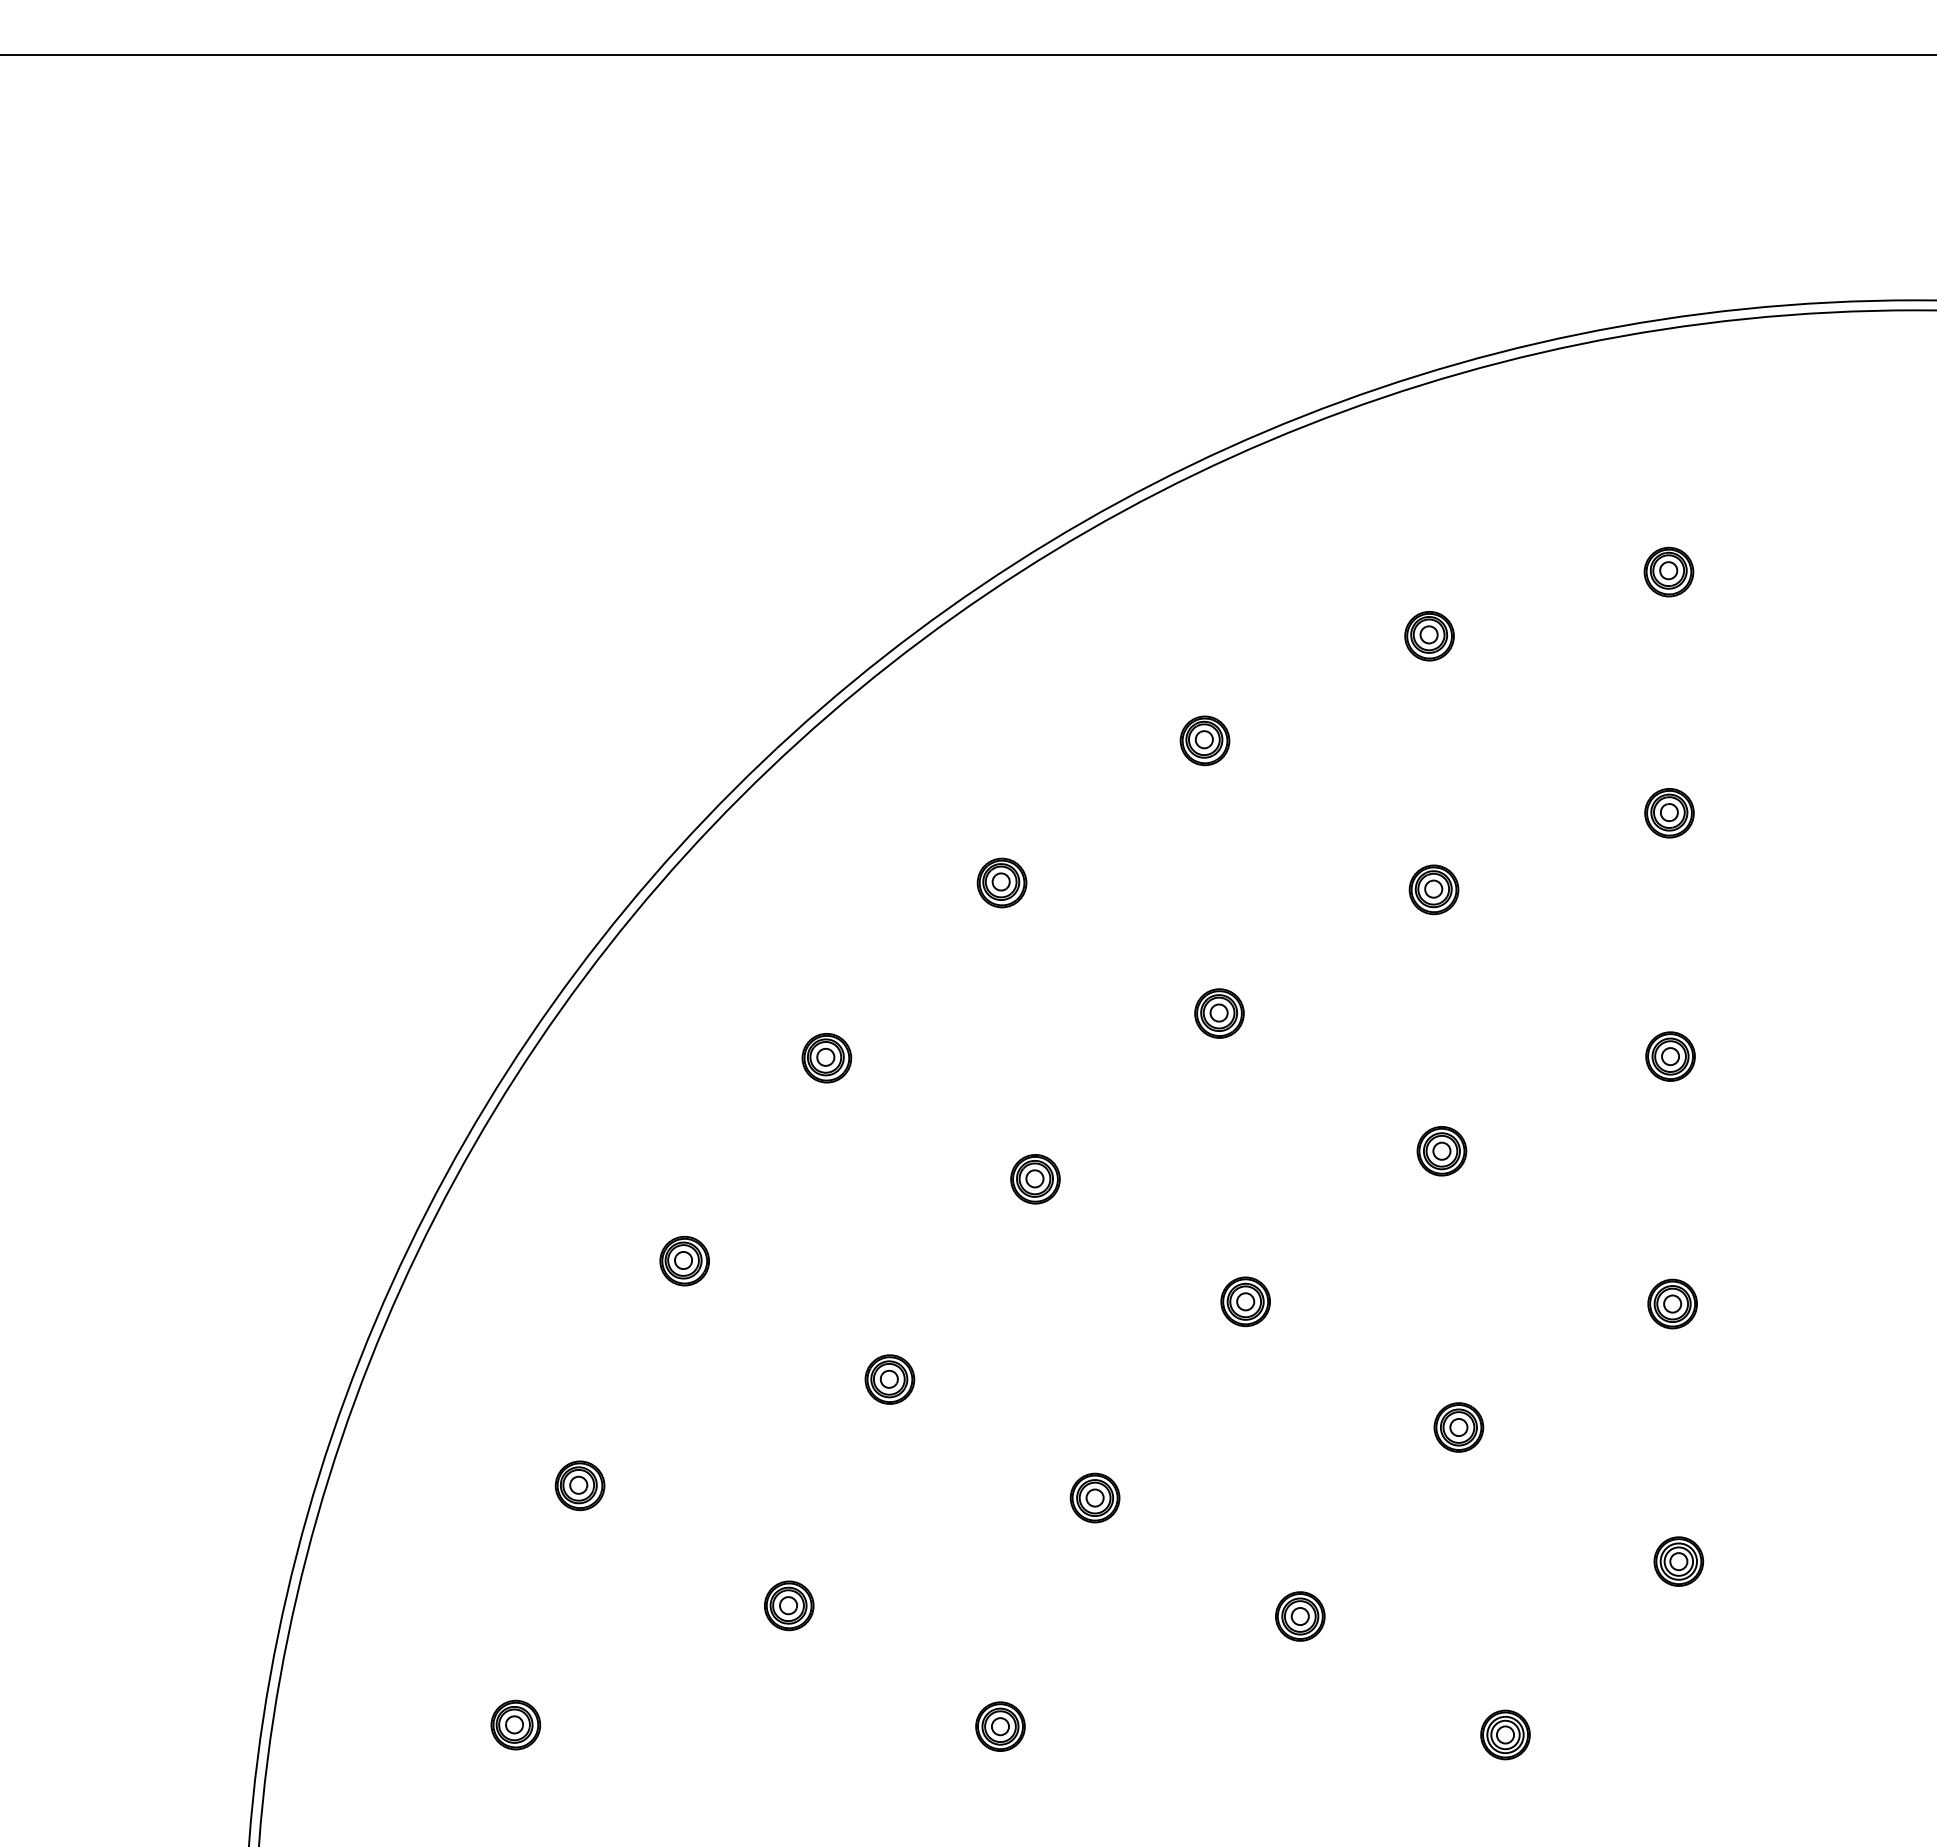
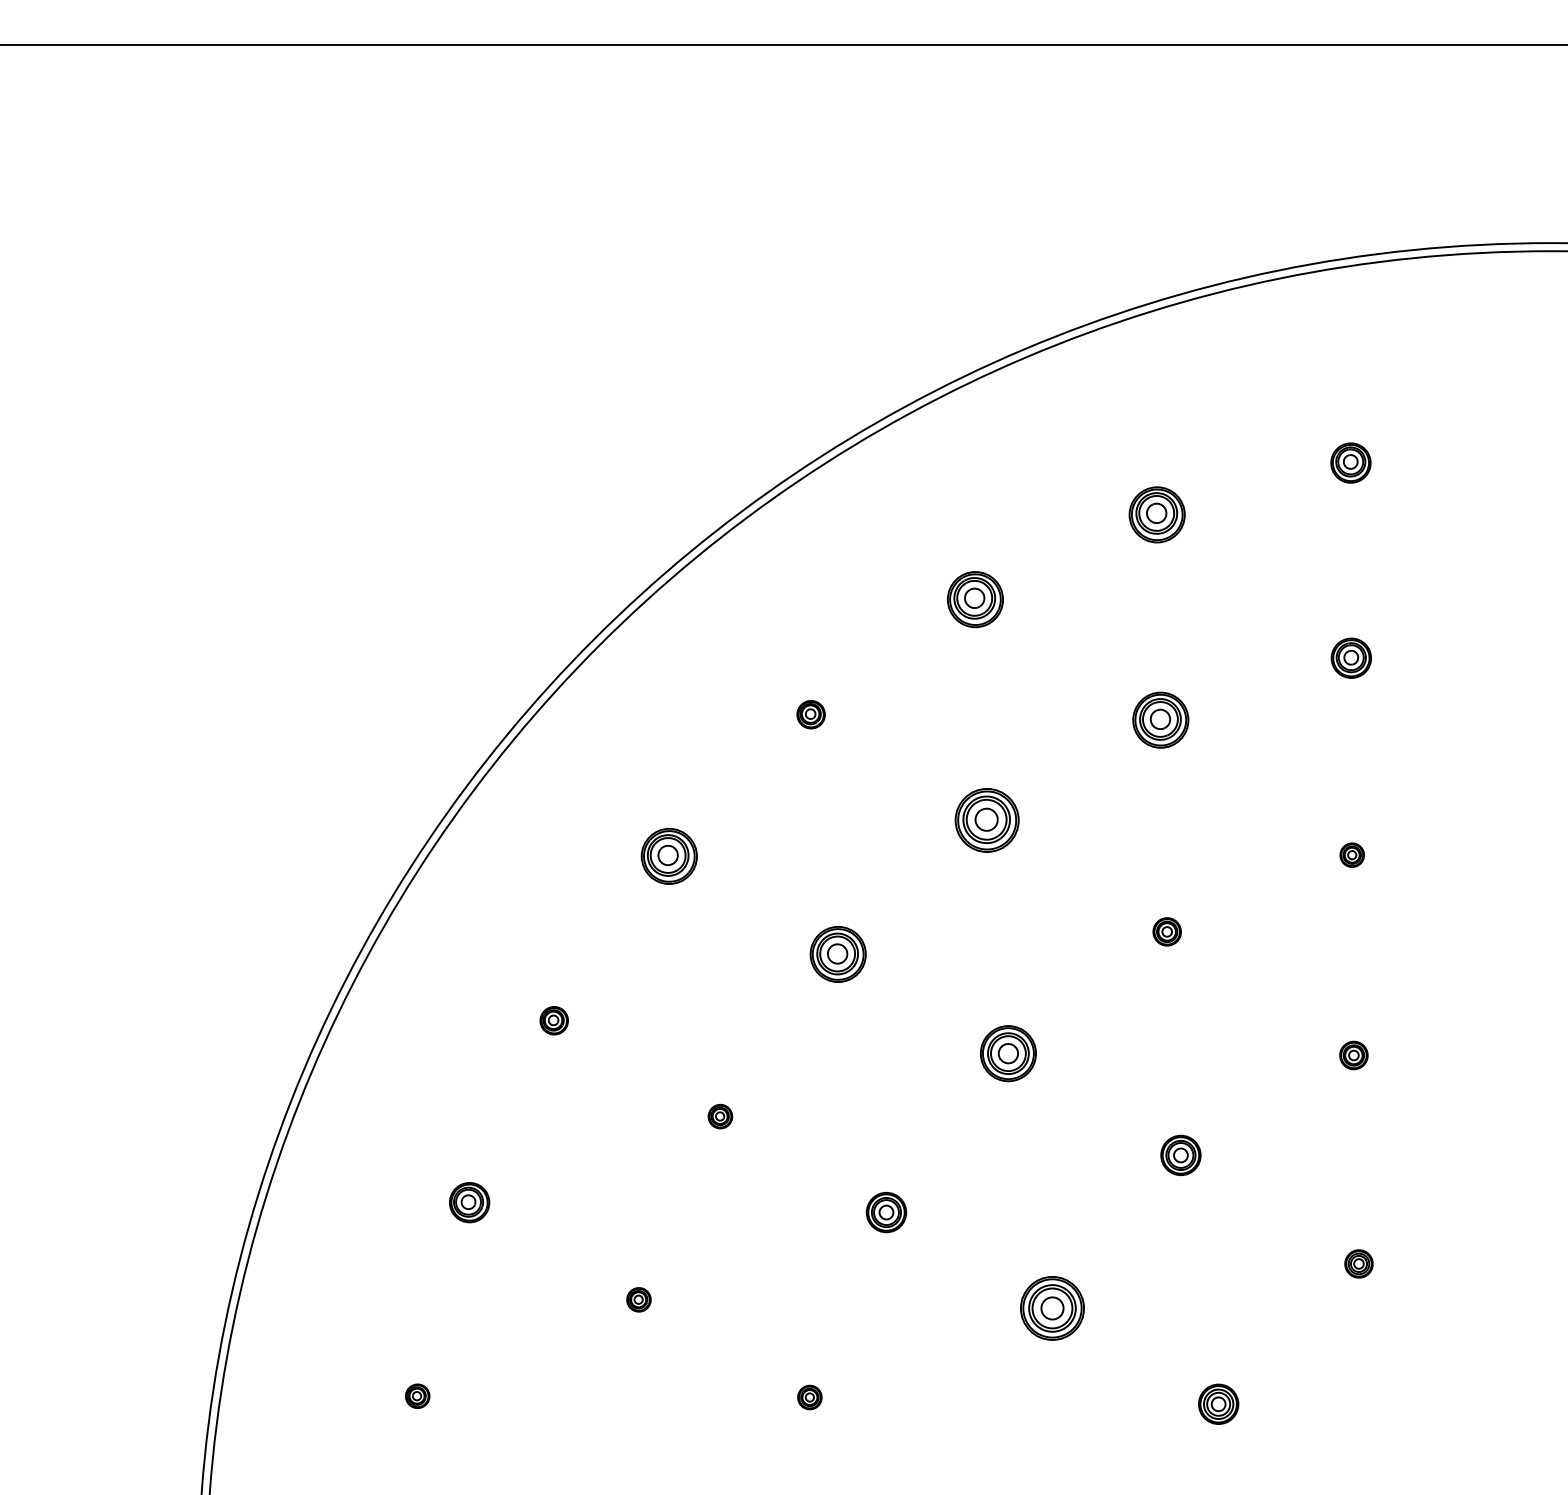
part: (1429, 636) -> (1157, 515), size x1.4
part: (1204, 740) -> (975, 599), size x1.4
part: (1001, 882) -> (810, 714), size x0.7
part: (1433, 889) -> (1160, 719), size x1.4
part: (1219, 1013) -> (987, 820), size x1.6
part: (1670, 1056) -> (1352, 855), size x0.6
part: (826, 1058) -> (669, 856), size x1.4
part: (1441, 1151) -> (1166, 932), size x0.7
part: (1035, 1179) -> (838, 954), size x1.4
part: (684, 1260) -> (554, 1020), size x0.7
part: (1245, 1301) -> (1008, 1053), size x1.4
part: (1672, 1303) -> (1353, 1055), size x0.7
part: (889, 1379) -> (720, 1116), size x0.6
part: (1678, 1561) -> (1358, 1263), size x0.7
part: (789, 1605) -> (639, 1299), size x0.6
part: (1300, 1616) -> (1052, 1308), size x1.6
part: (515, 1724) -> (417, 1395), size x0.6
part: (1000, 1726) -> (809, 1397), size x0.6

